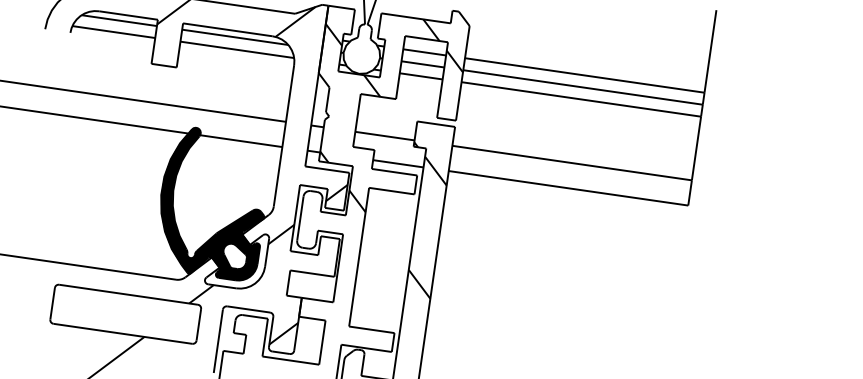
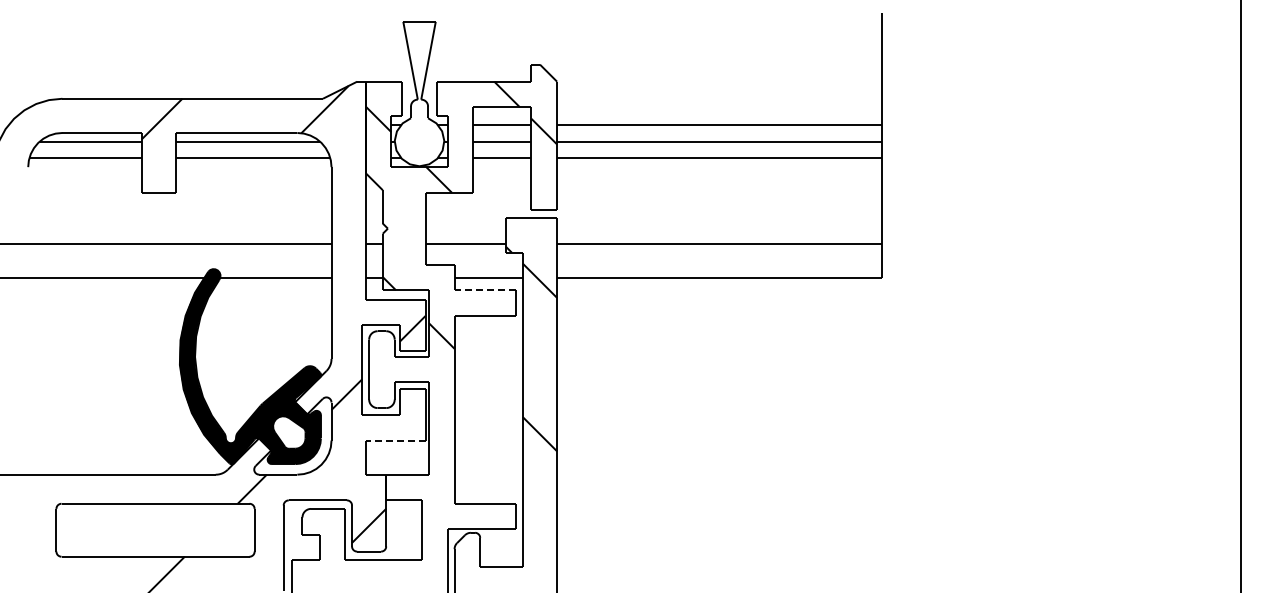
line: (394, 172) -> (485, 290), solid -> dashed
line: (312, 273) -> (395, 440), solid -> dashed

